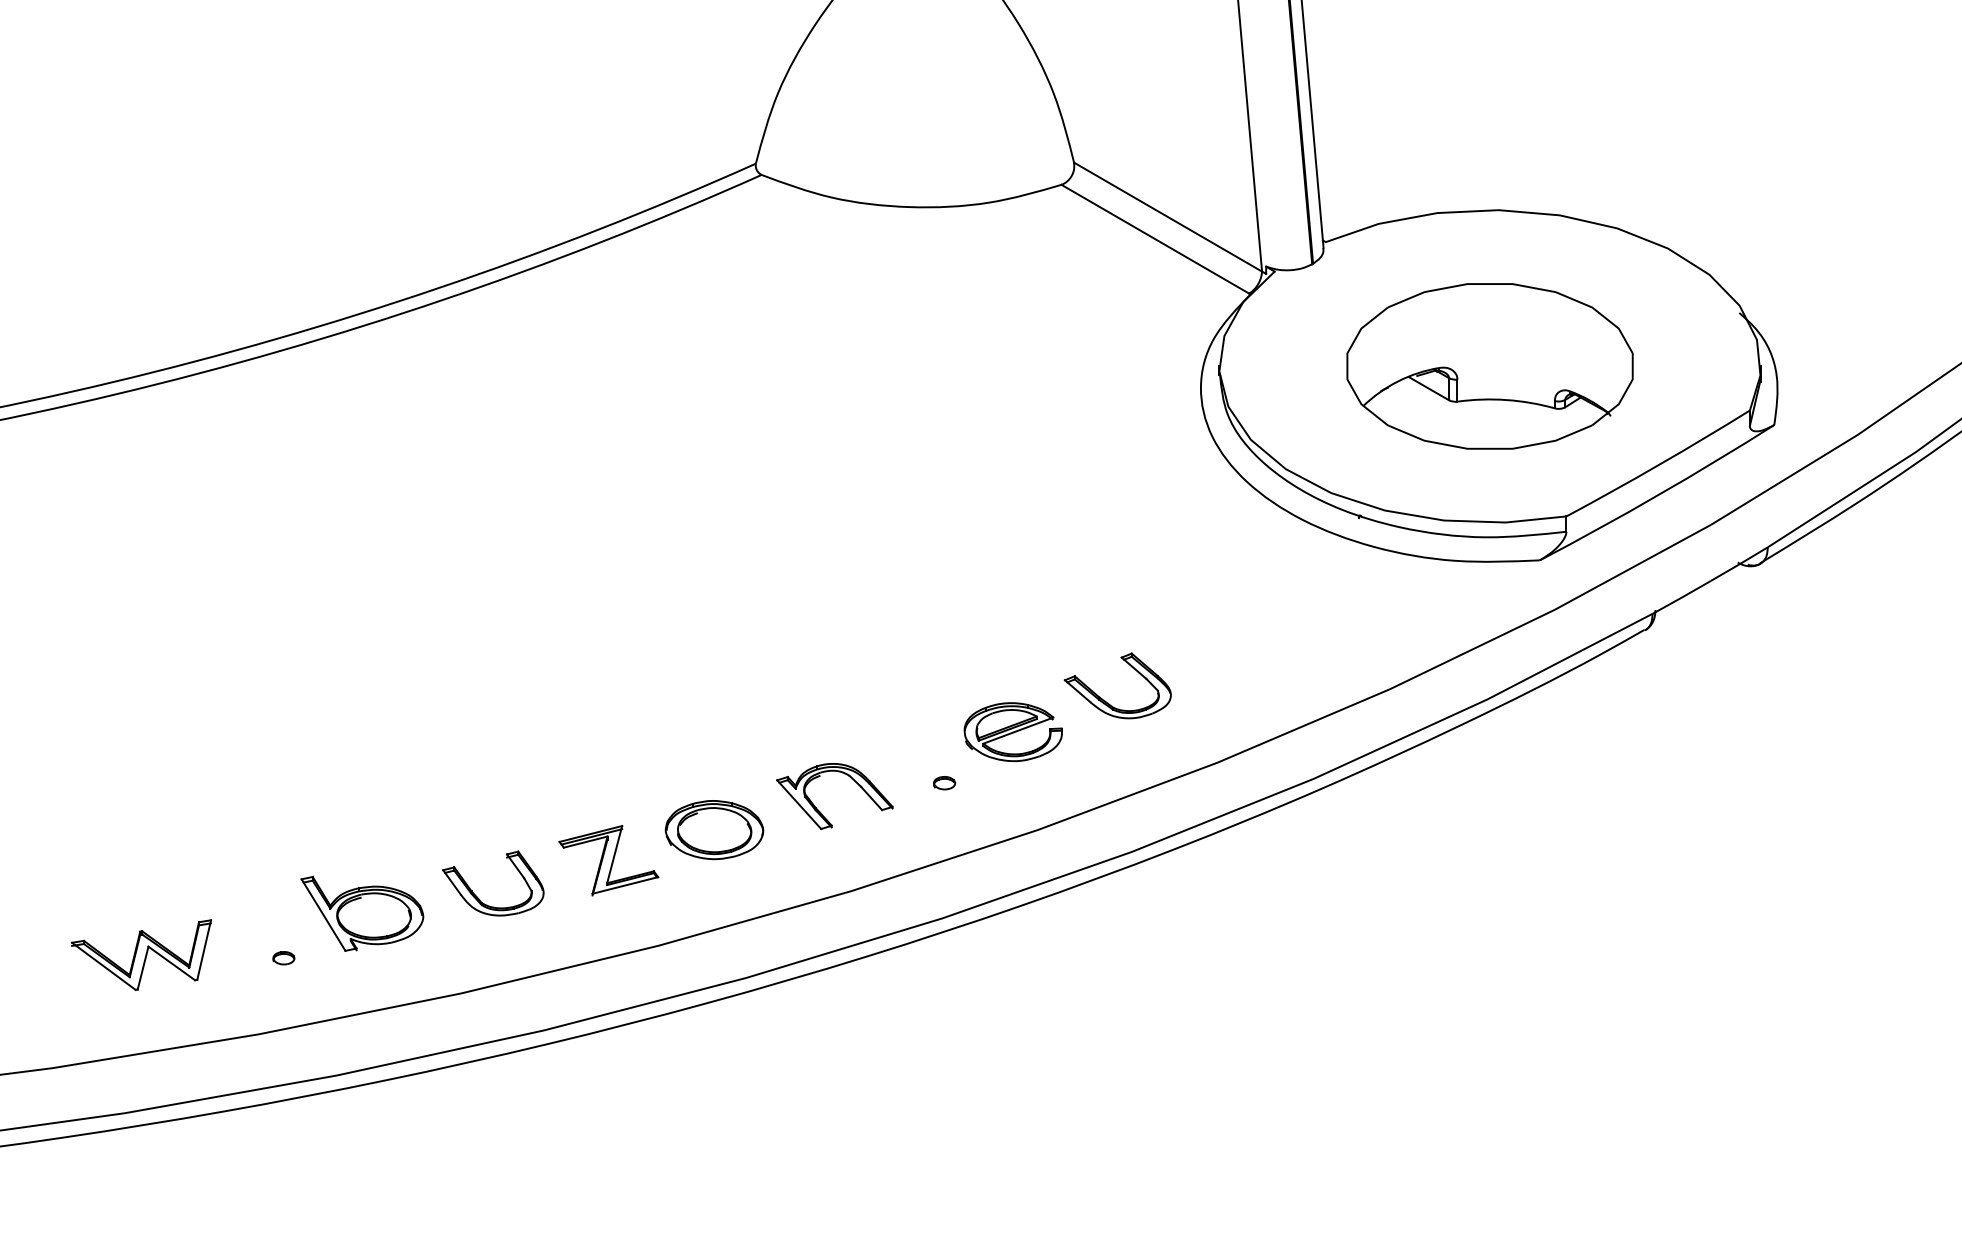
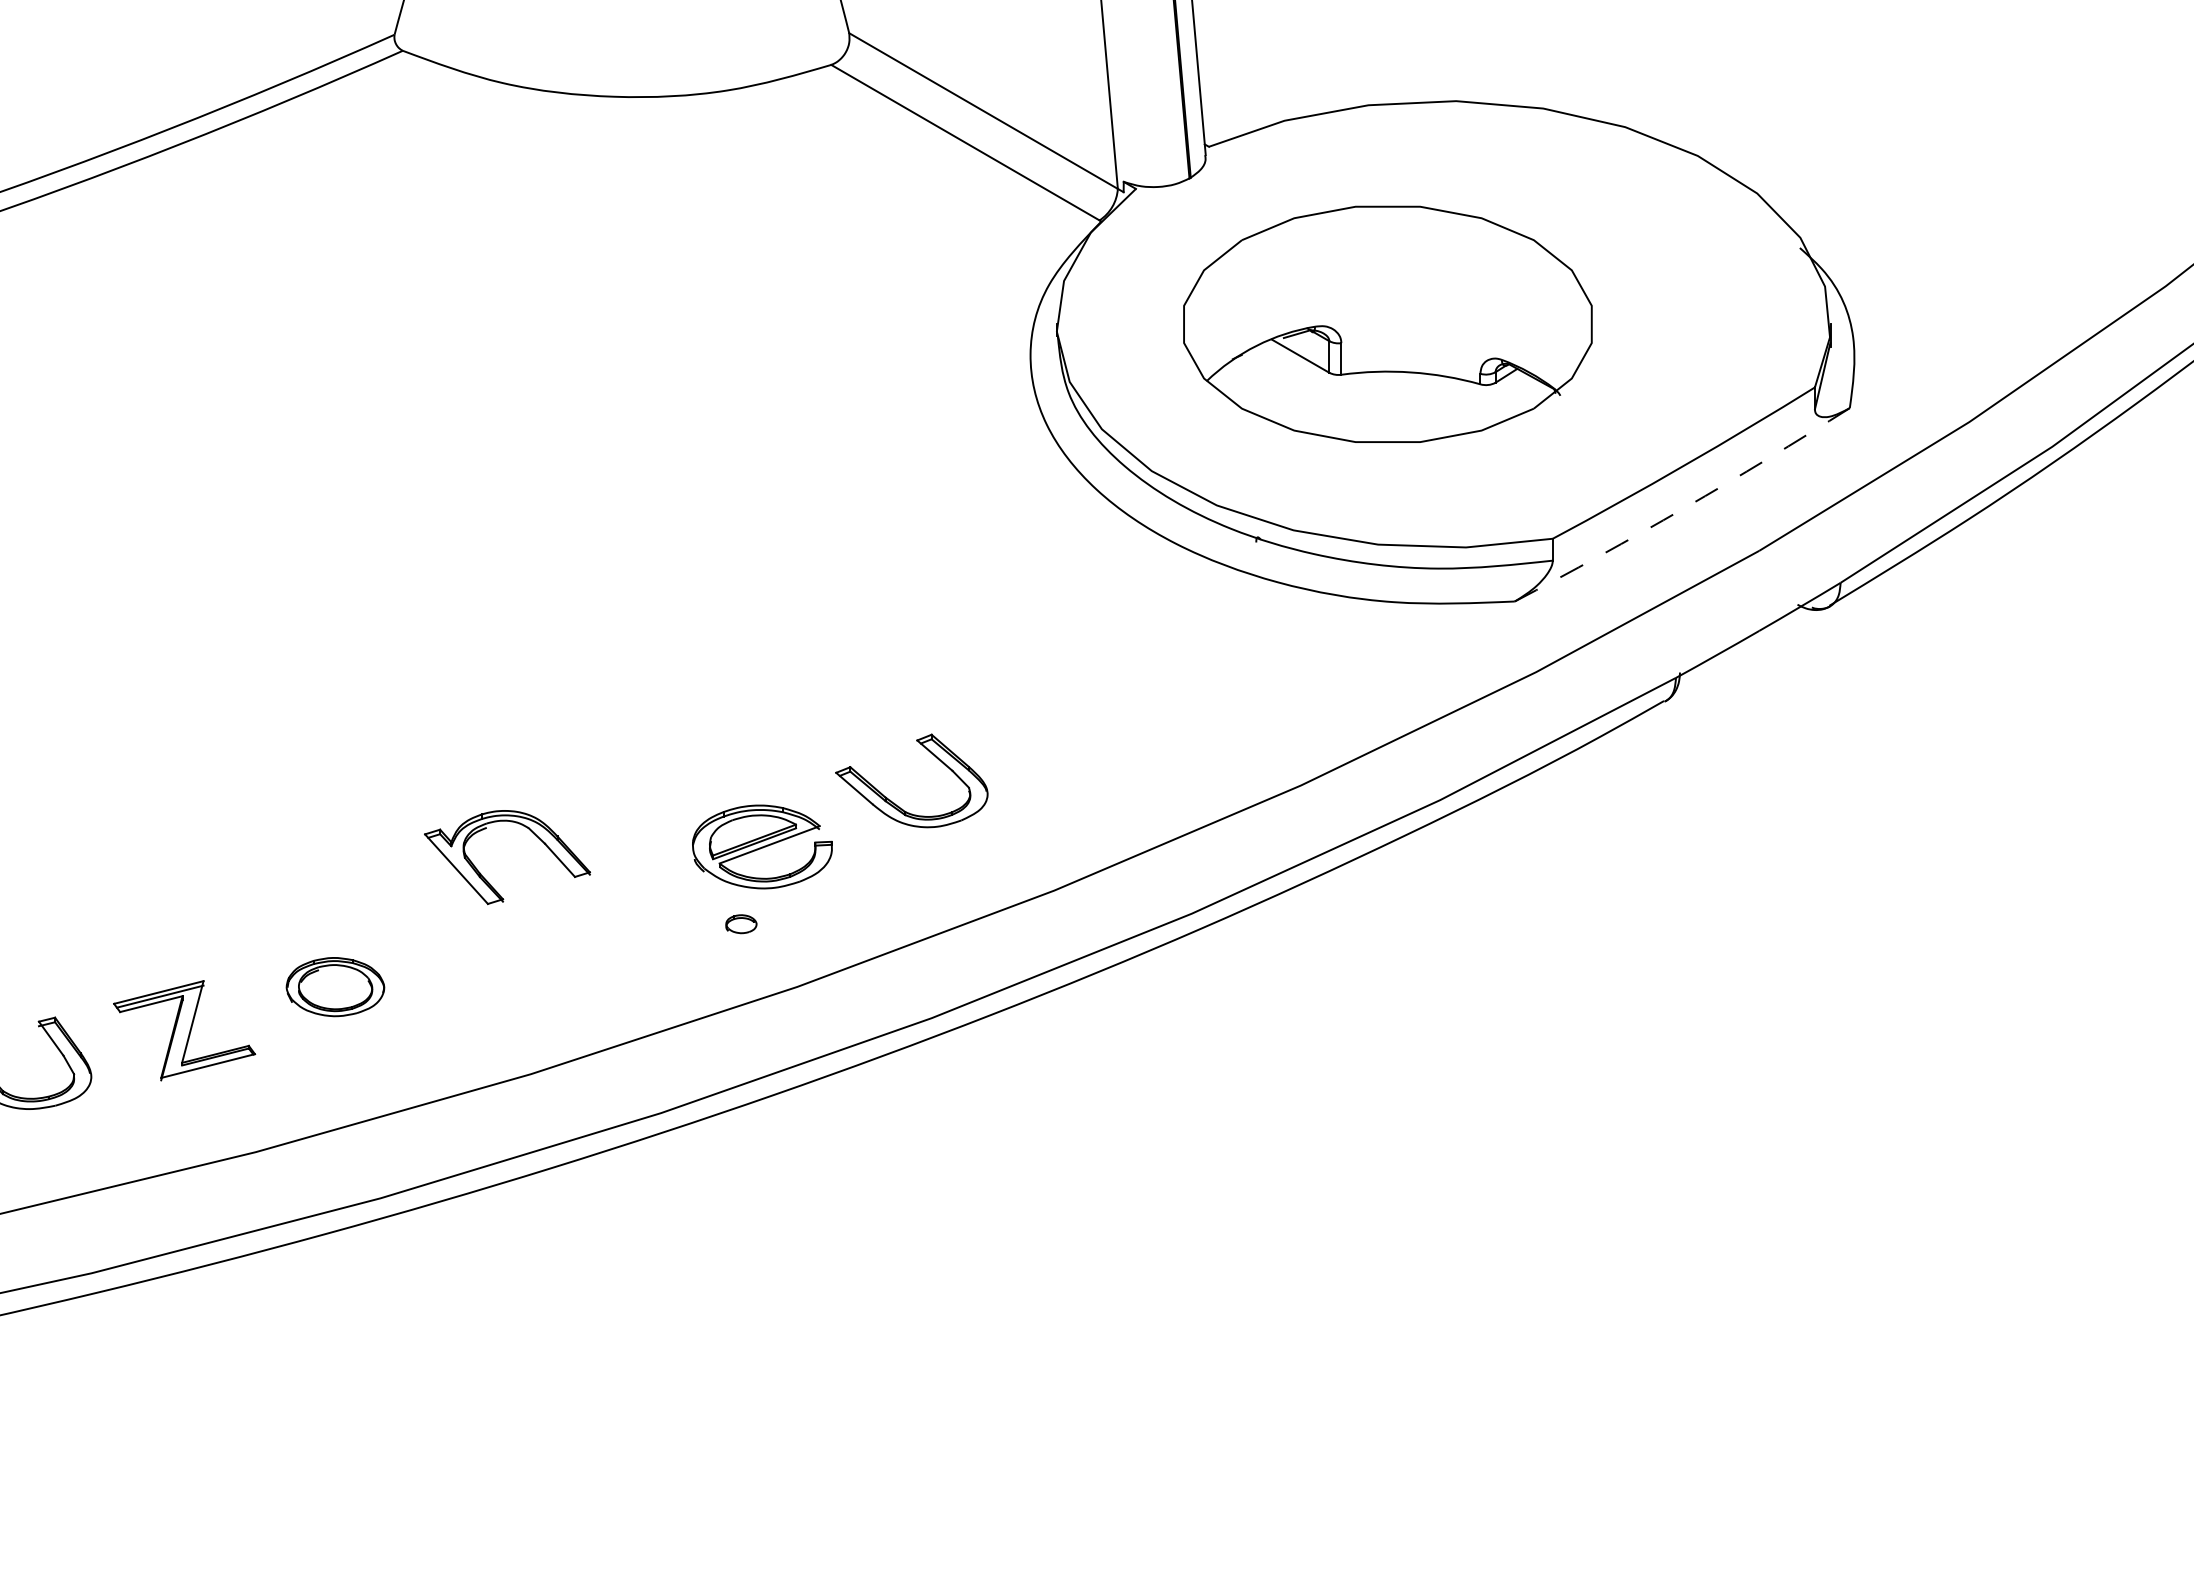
part: (1489, 366) -> (1387, 324), moved
arc: (1658, 495) -> (1684, 508), solid -> dashed
part: (944, 783) -> (741, 924), moved
part: (819, 810) -> (485, 877), moved
part: (714, 830) -> (335, 987), size x0.7

